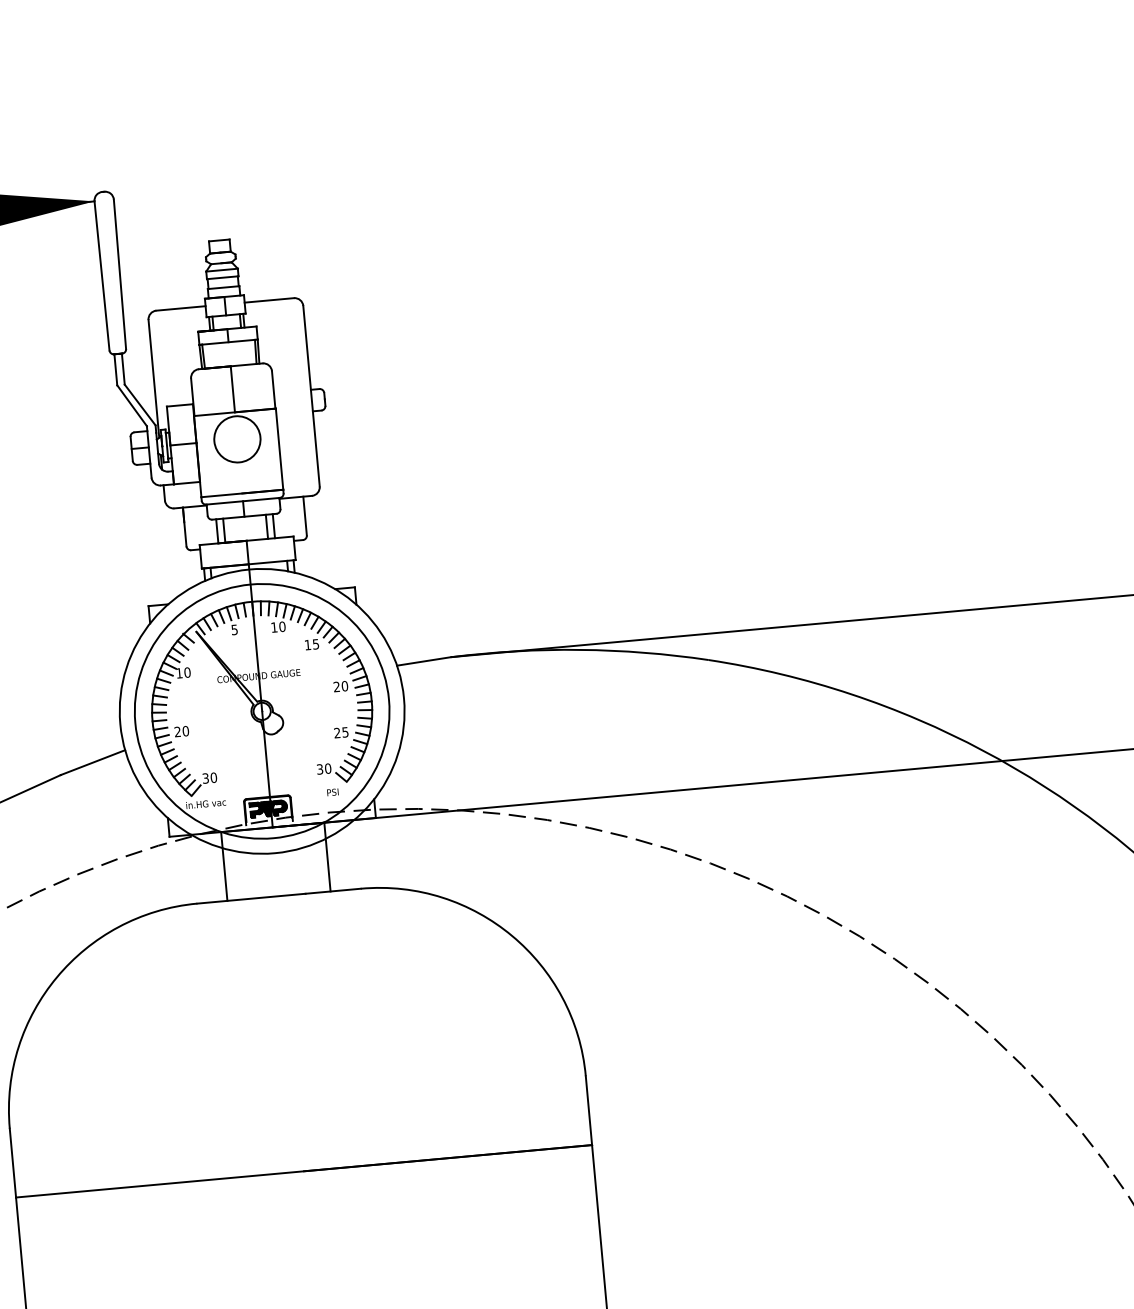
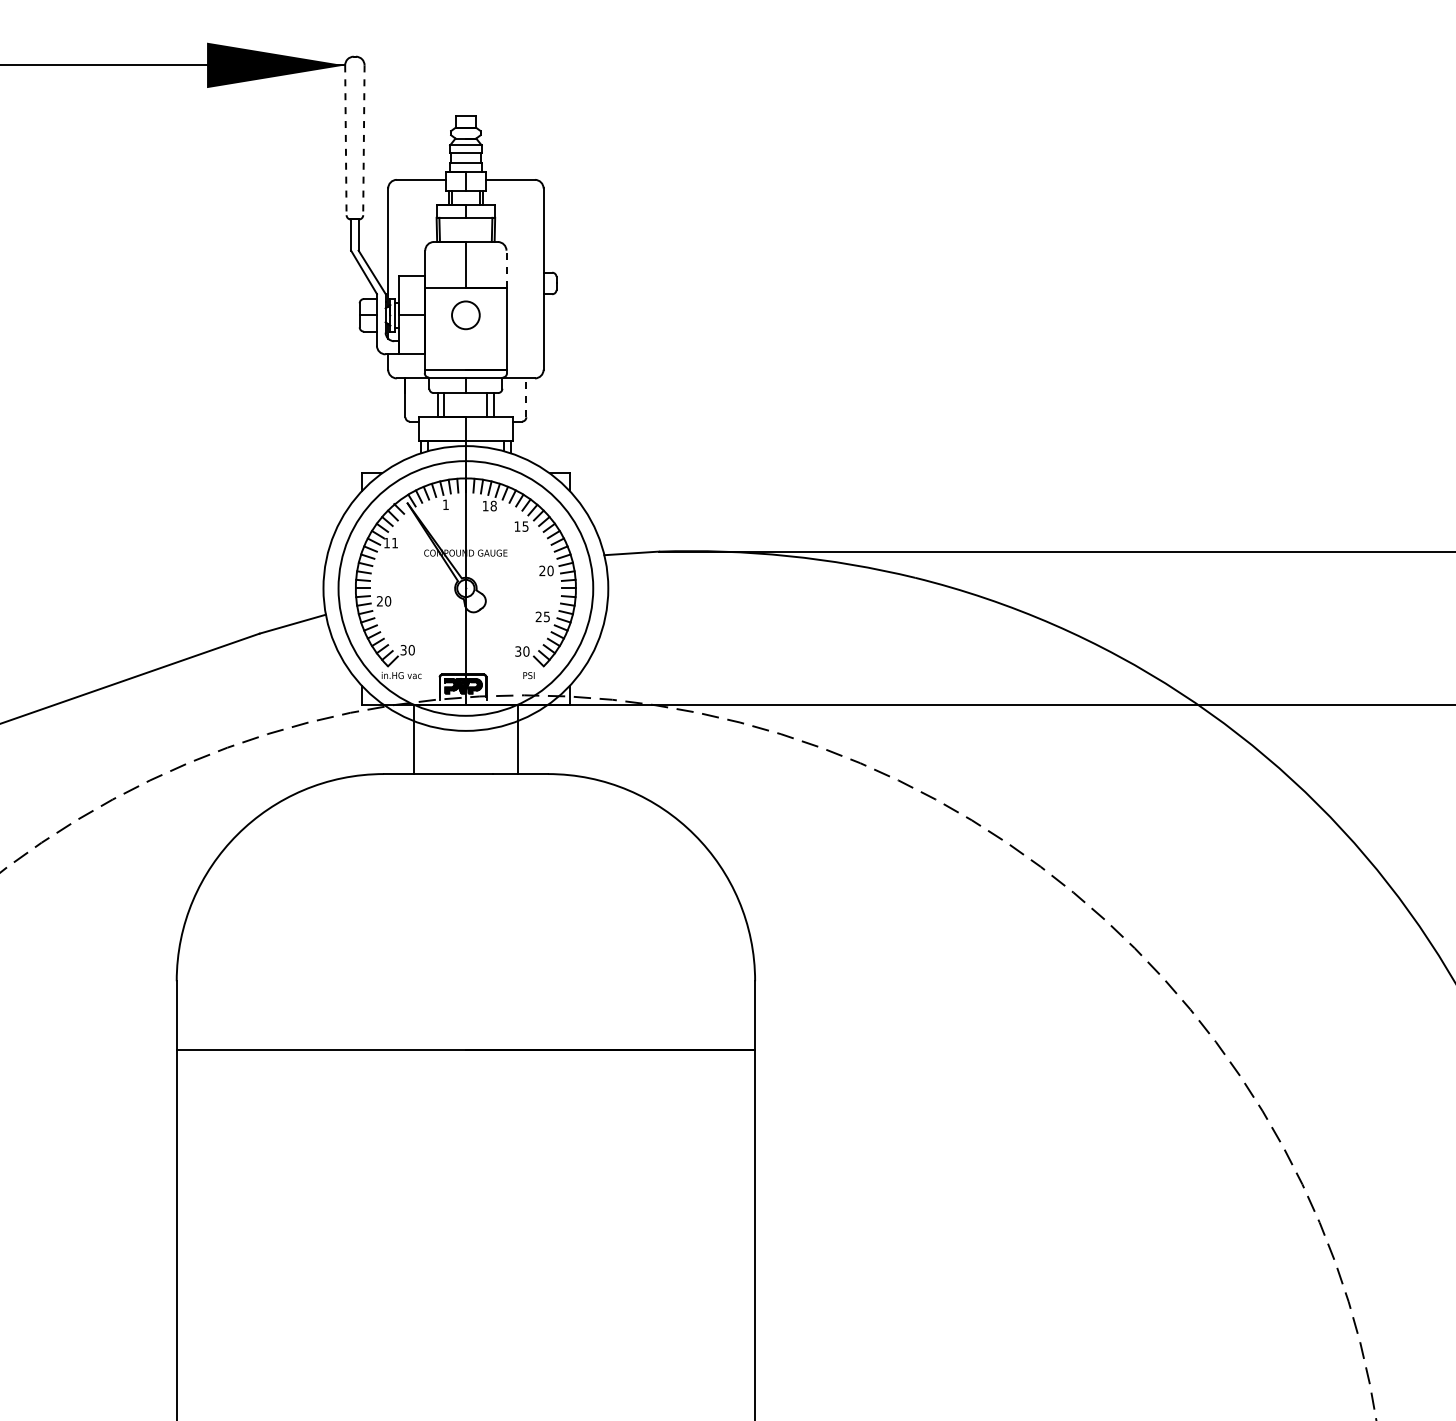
line: (119, 274) -> (363, 140), solid -> dashed
line: (101, 276) -> (345, 140), solid -> dashed
line: (273, 390) -> (506, 269), solid -> dashed
circle: (237, 439) -> (465, 315), size x0.6
line: (305, 515) -> (526, 397), solid -> dashed
text: (282, 627) -> (493, 506), 10 -> 18
text: (234, 629) -> (445, 504), 5 -> 1
text: (186, 672) -> (394, 542), 10 -> 11

